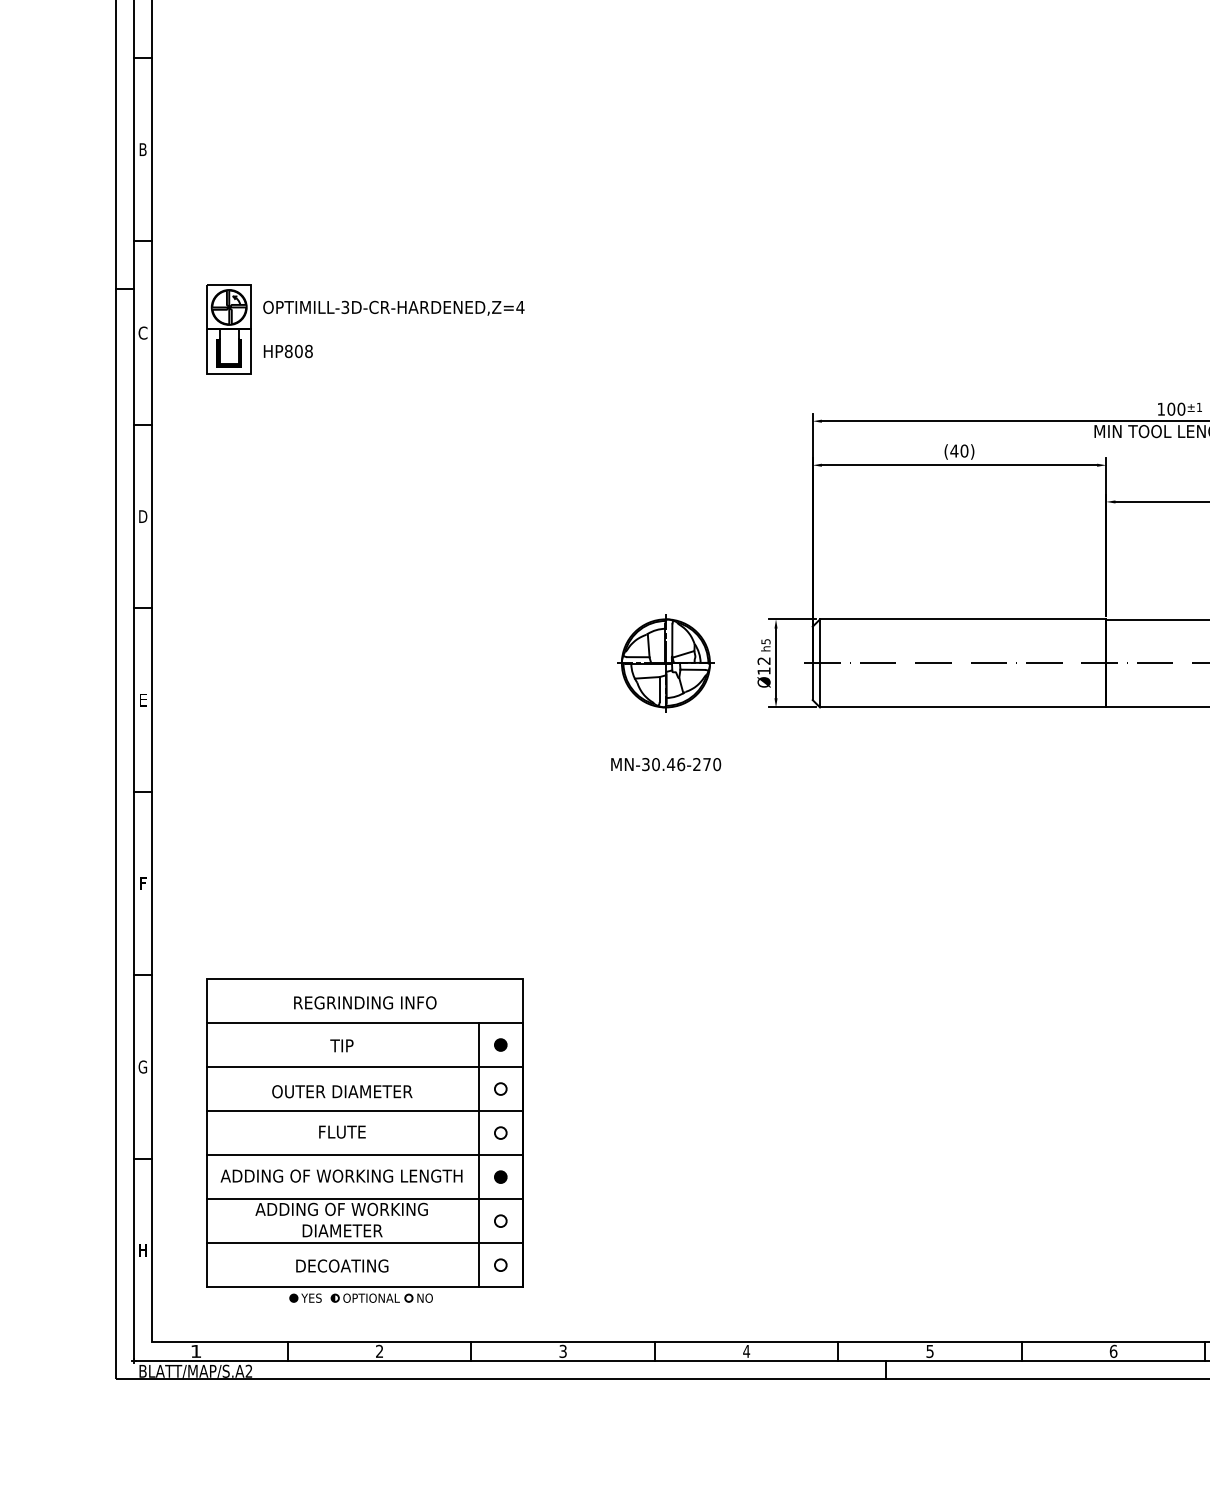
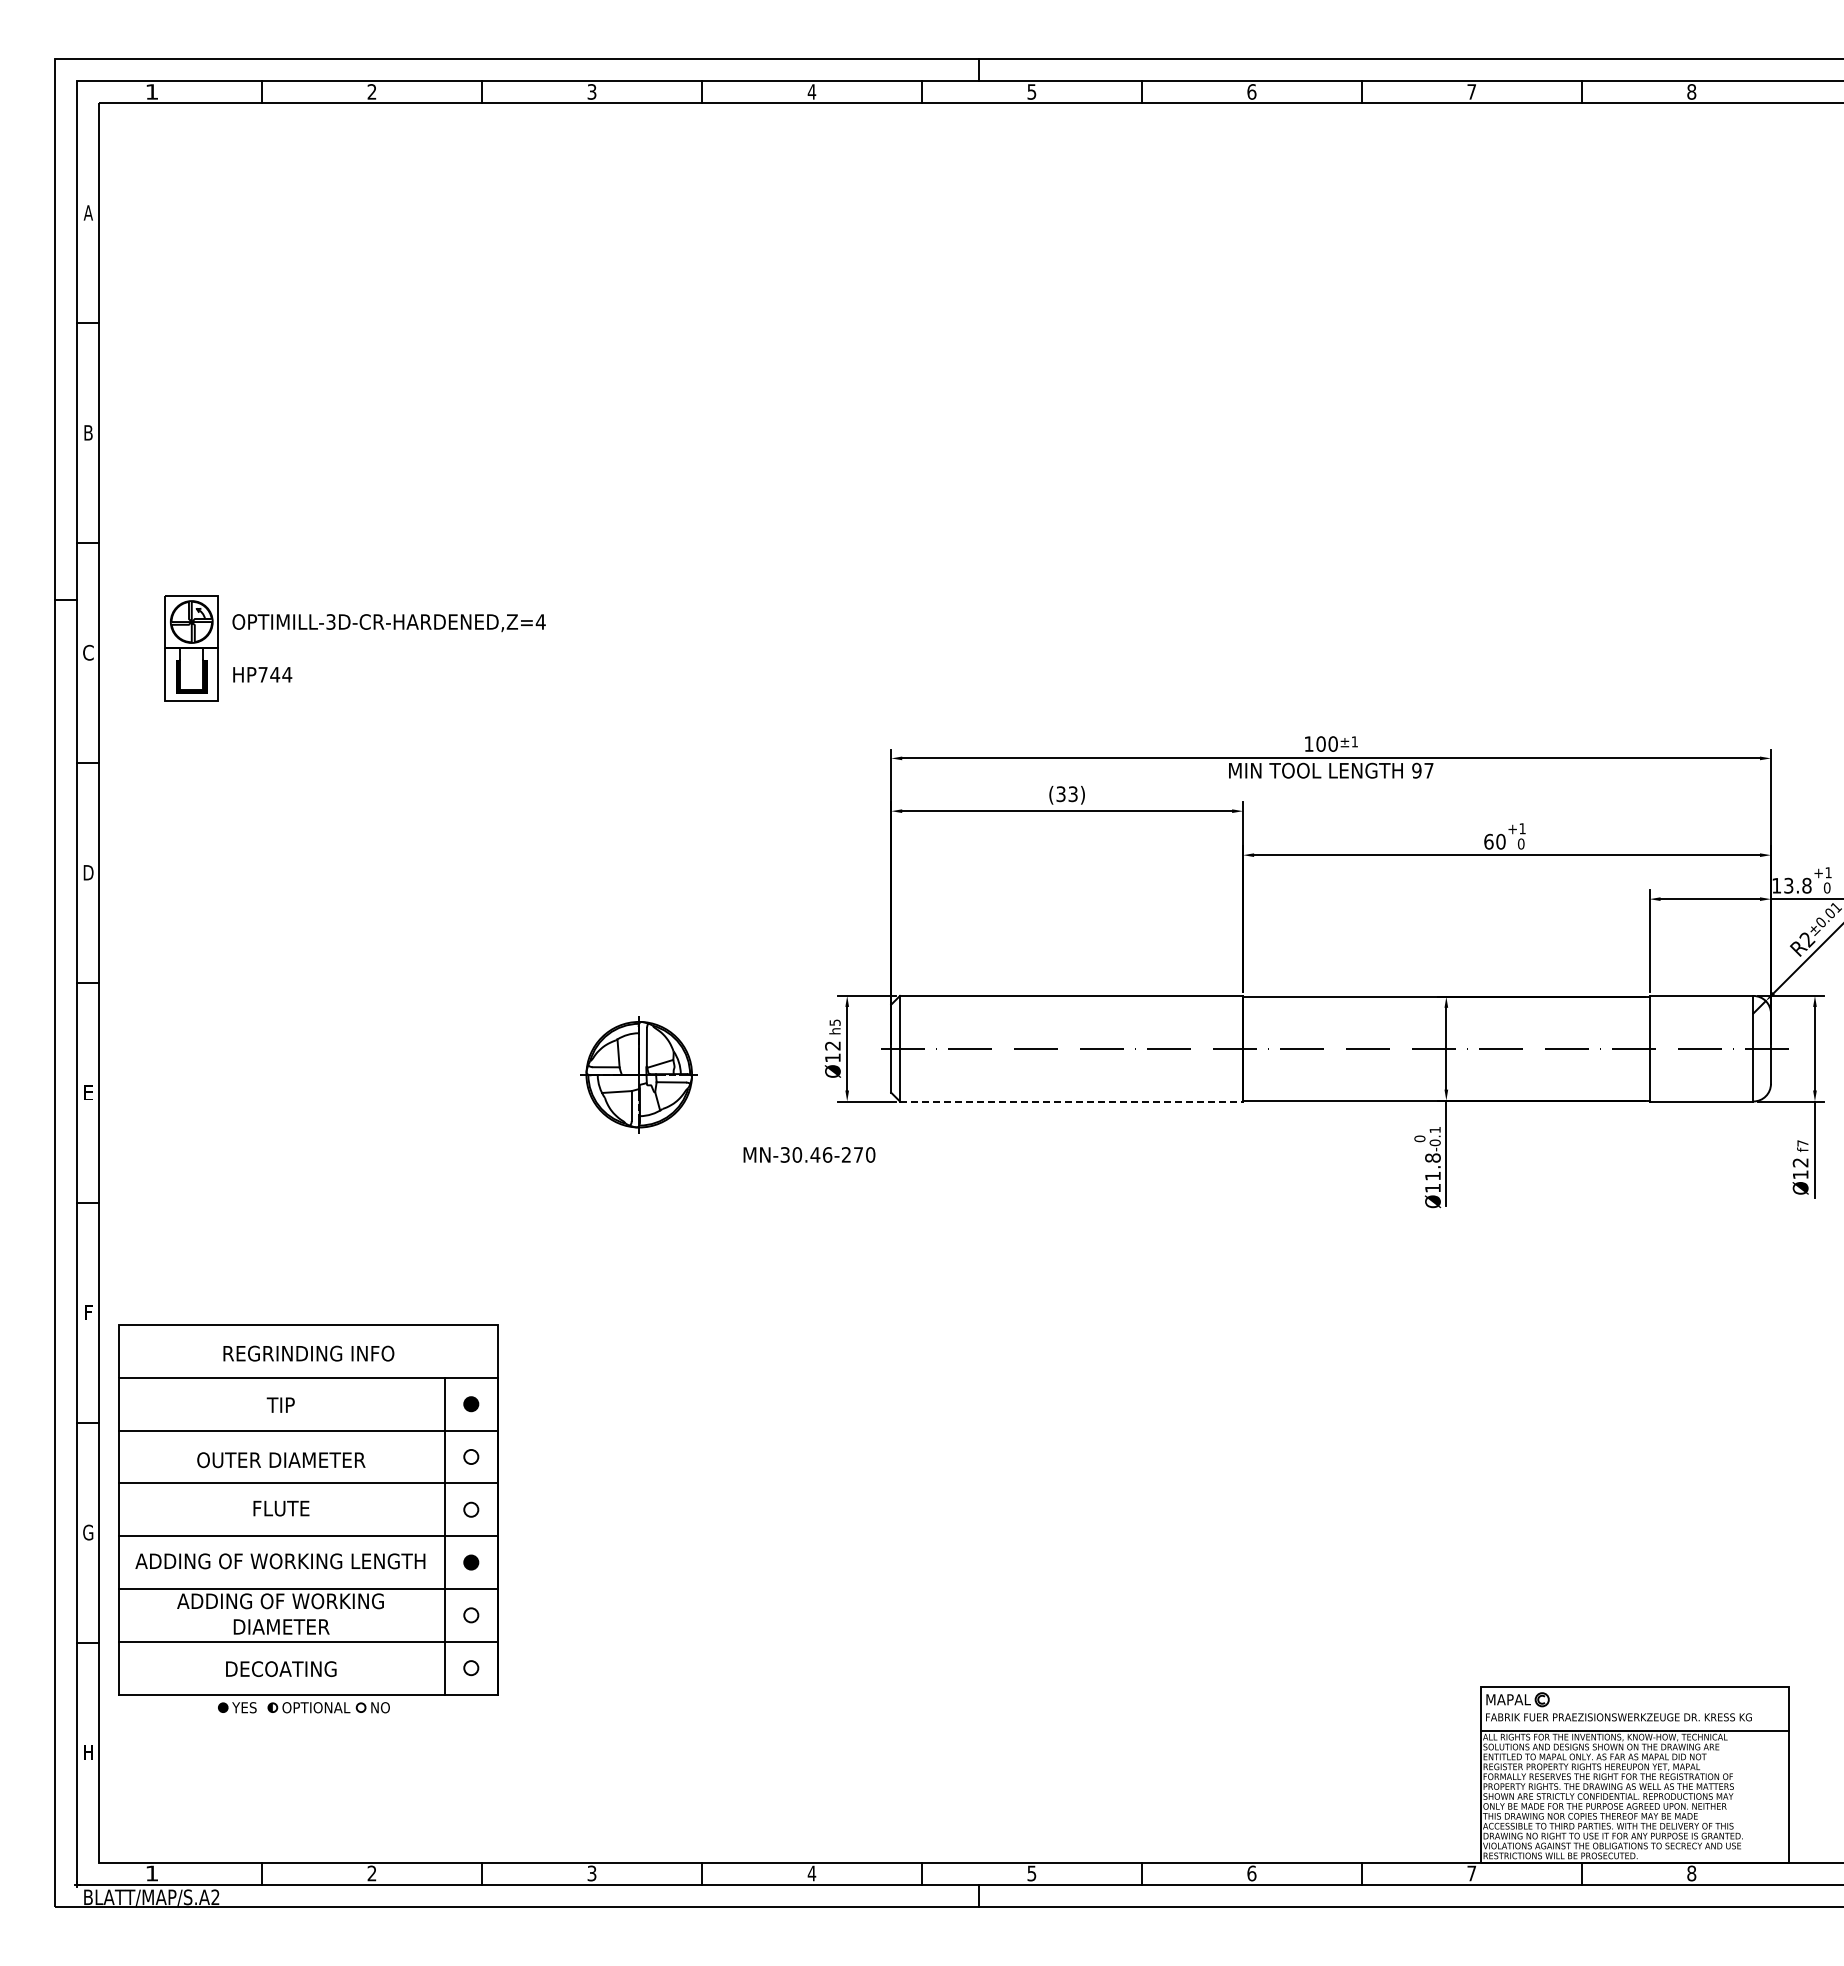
text: (299, 351) -> (275, 674), HP808 -> HP744
text: (958, 451) -> (1066, 794), (40) -> (33)
part: (665, 663) -> (638, 1074), moved
line: (963, 707) -> (1071, 1101), solid -> dashed
text: (666, 764) -> (809, 1154), moved
part: (365, 1140) -> (308, 1518), moved

